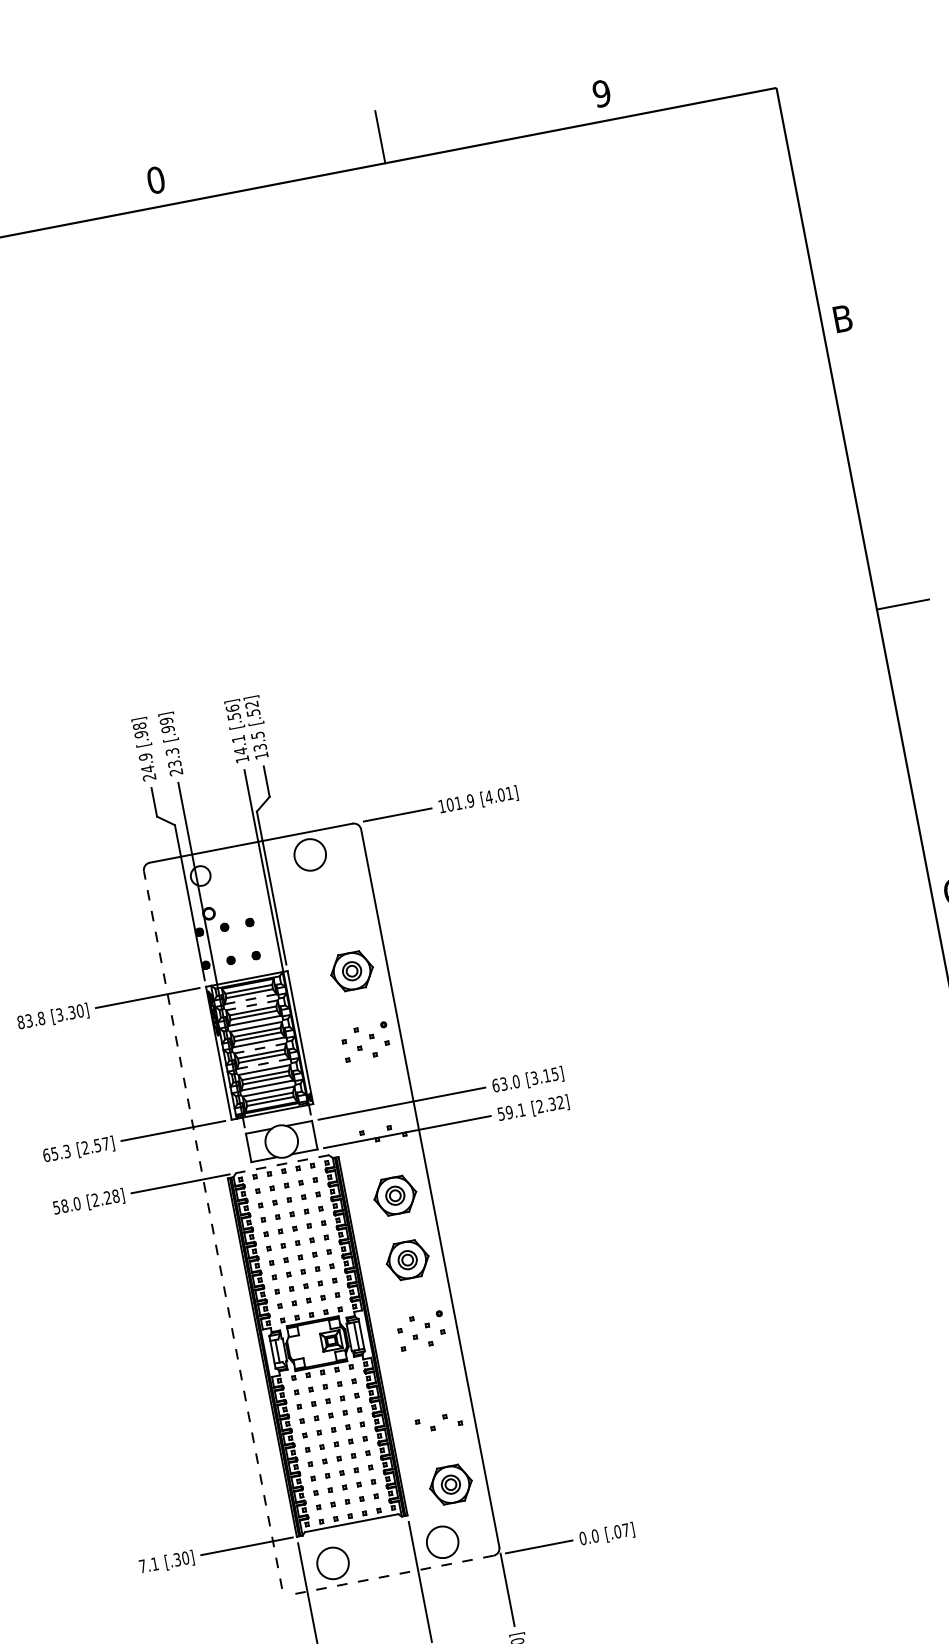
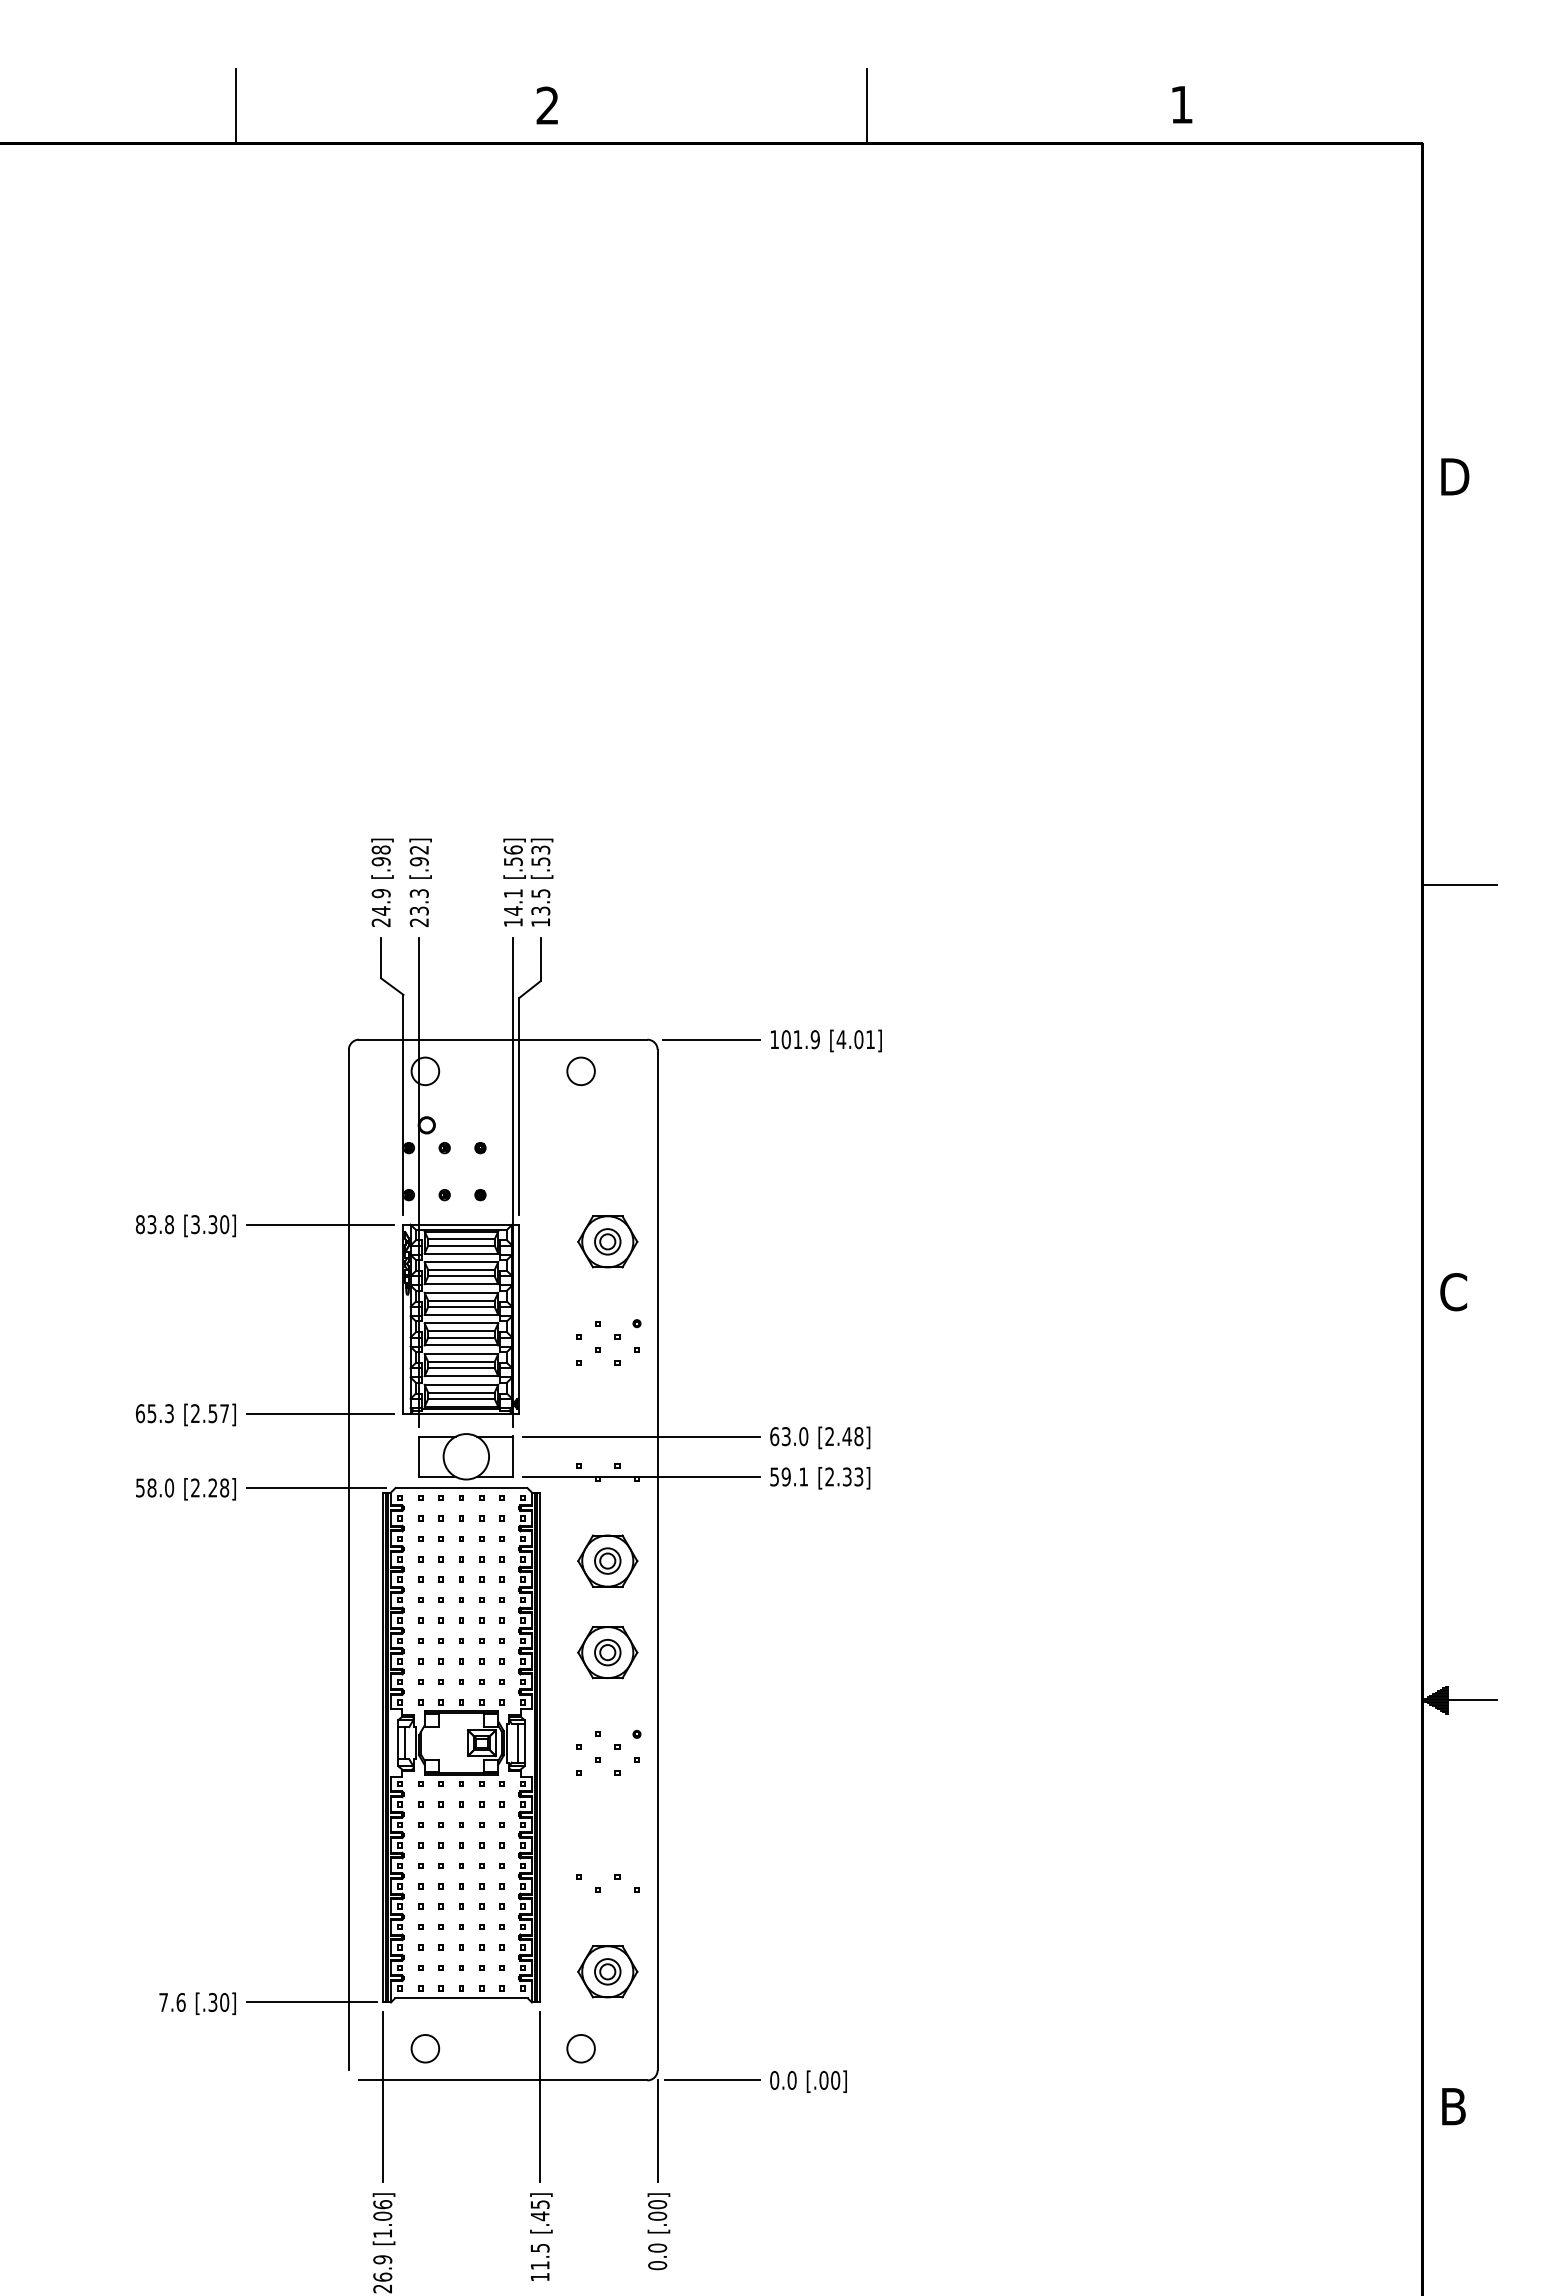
text: (601, 93) -> (1181, 104), 9 -> 1
text: (155, 180) -> (547, 105), 0 -> 2
text: (846, 317) -> (1457, 476), B -> D
text: (251, 704) -> (540, 849), [.52] -> [.53]
text: (166, 720) -> (419, 849), [.99] -> [.92]
circle: (309, 855) -> (580, 1071), size x0.62
line: (250, 999) -> (461, 1253), dashed -> solid
line: (252, 1005) -> (461, 1262), dashed -> solid
line: (260, 1048) -> (461, 1323), dashed -> solid
line: (263, 1063) -> (461, 1345), dashed -> solid
text: (544, 1076) -> (844, 1436), [3.15] -> [2.48]
text: (560, 1103) -> (858, 1477), [2.32] -> [2.33]
line: (282, 1164) -> (461, 1488), dashed -> solid
line: (212, 1229) -> (348, 1559), dashed -> solid
text: (625, 1529) -> (835, 2079), [.07] -> [.00]
circle: (442, 1542) -> (580, 2048), size x0.62
circle: (333, 1563) -> (425, 2048), size x0.62
text: (154, 1564) -> (180, 2002), 7.1 -> 7.6
line: (391, 1575) -> (502, 2080), dashed -> solid

